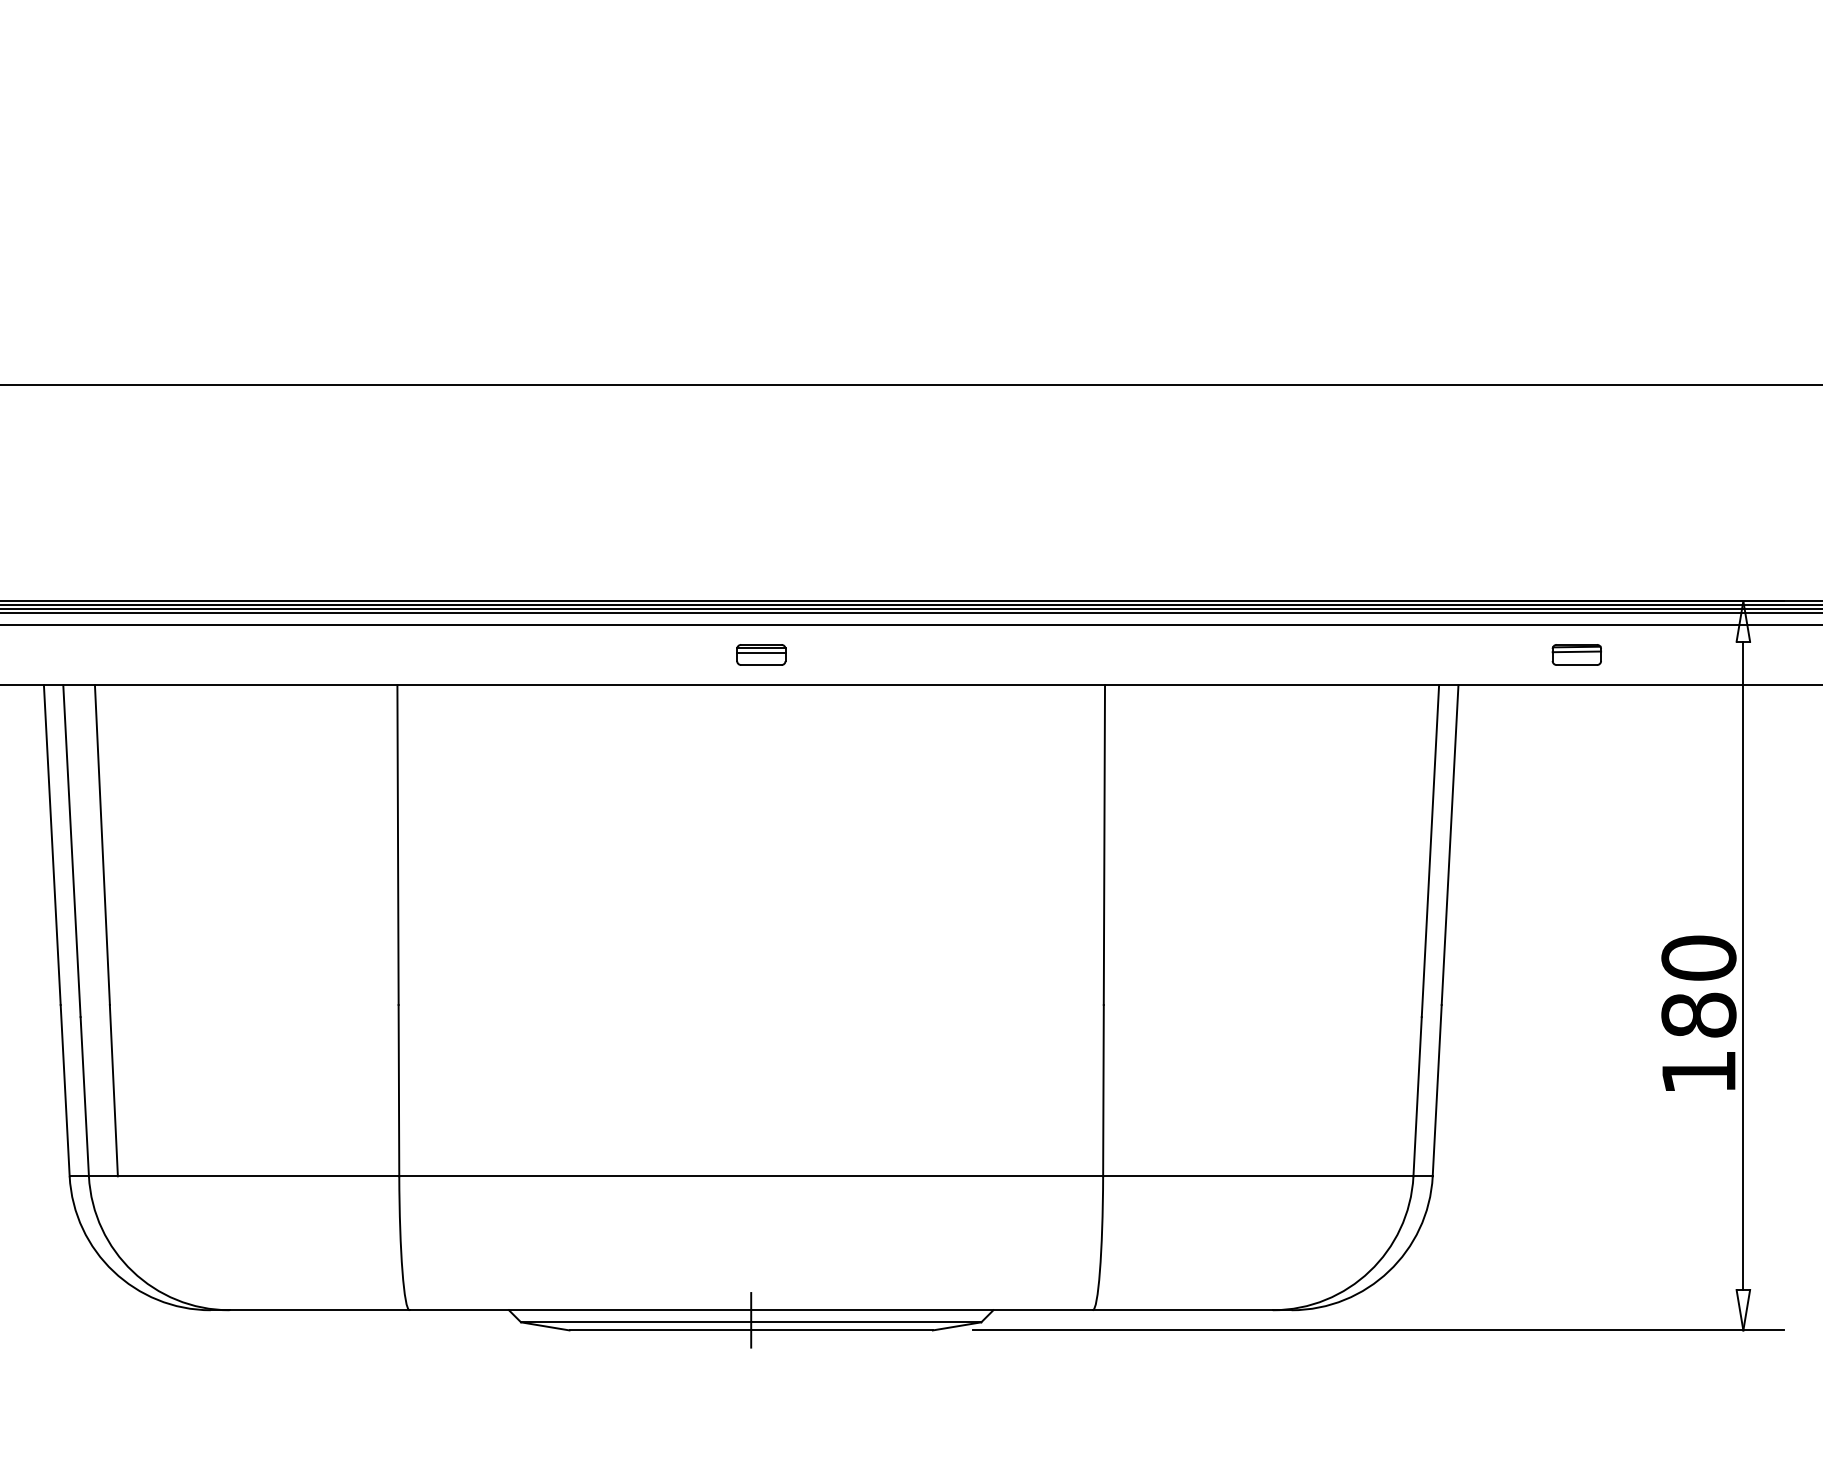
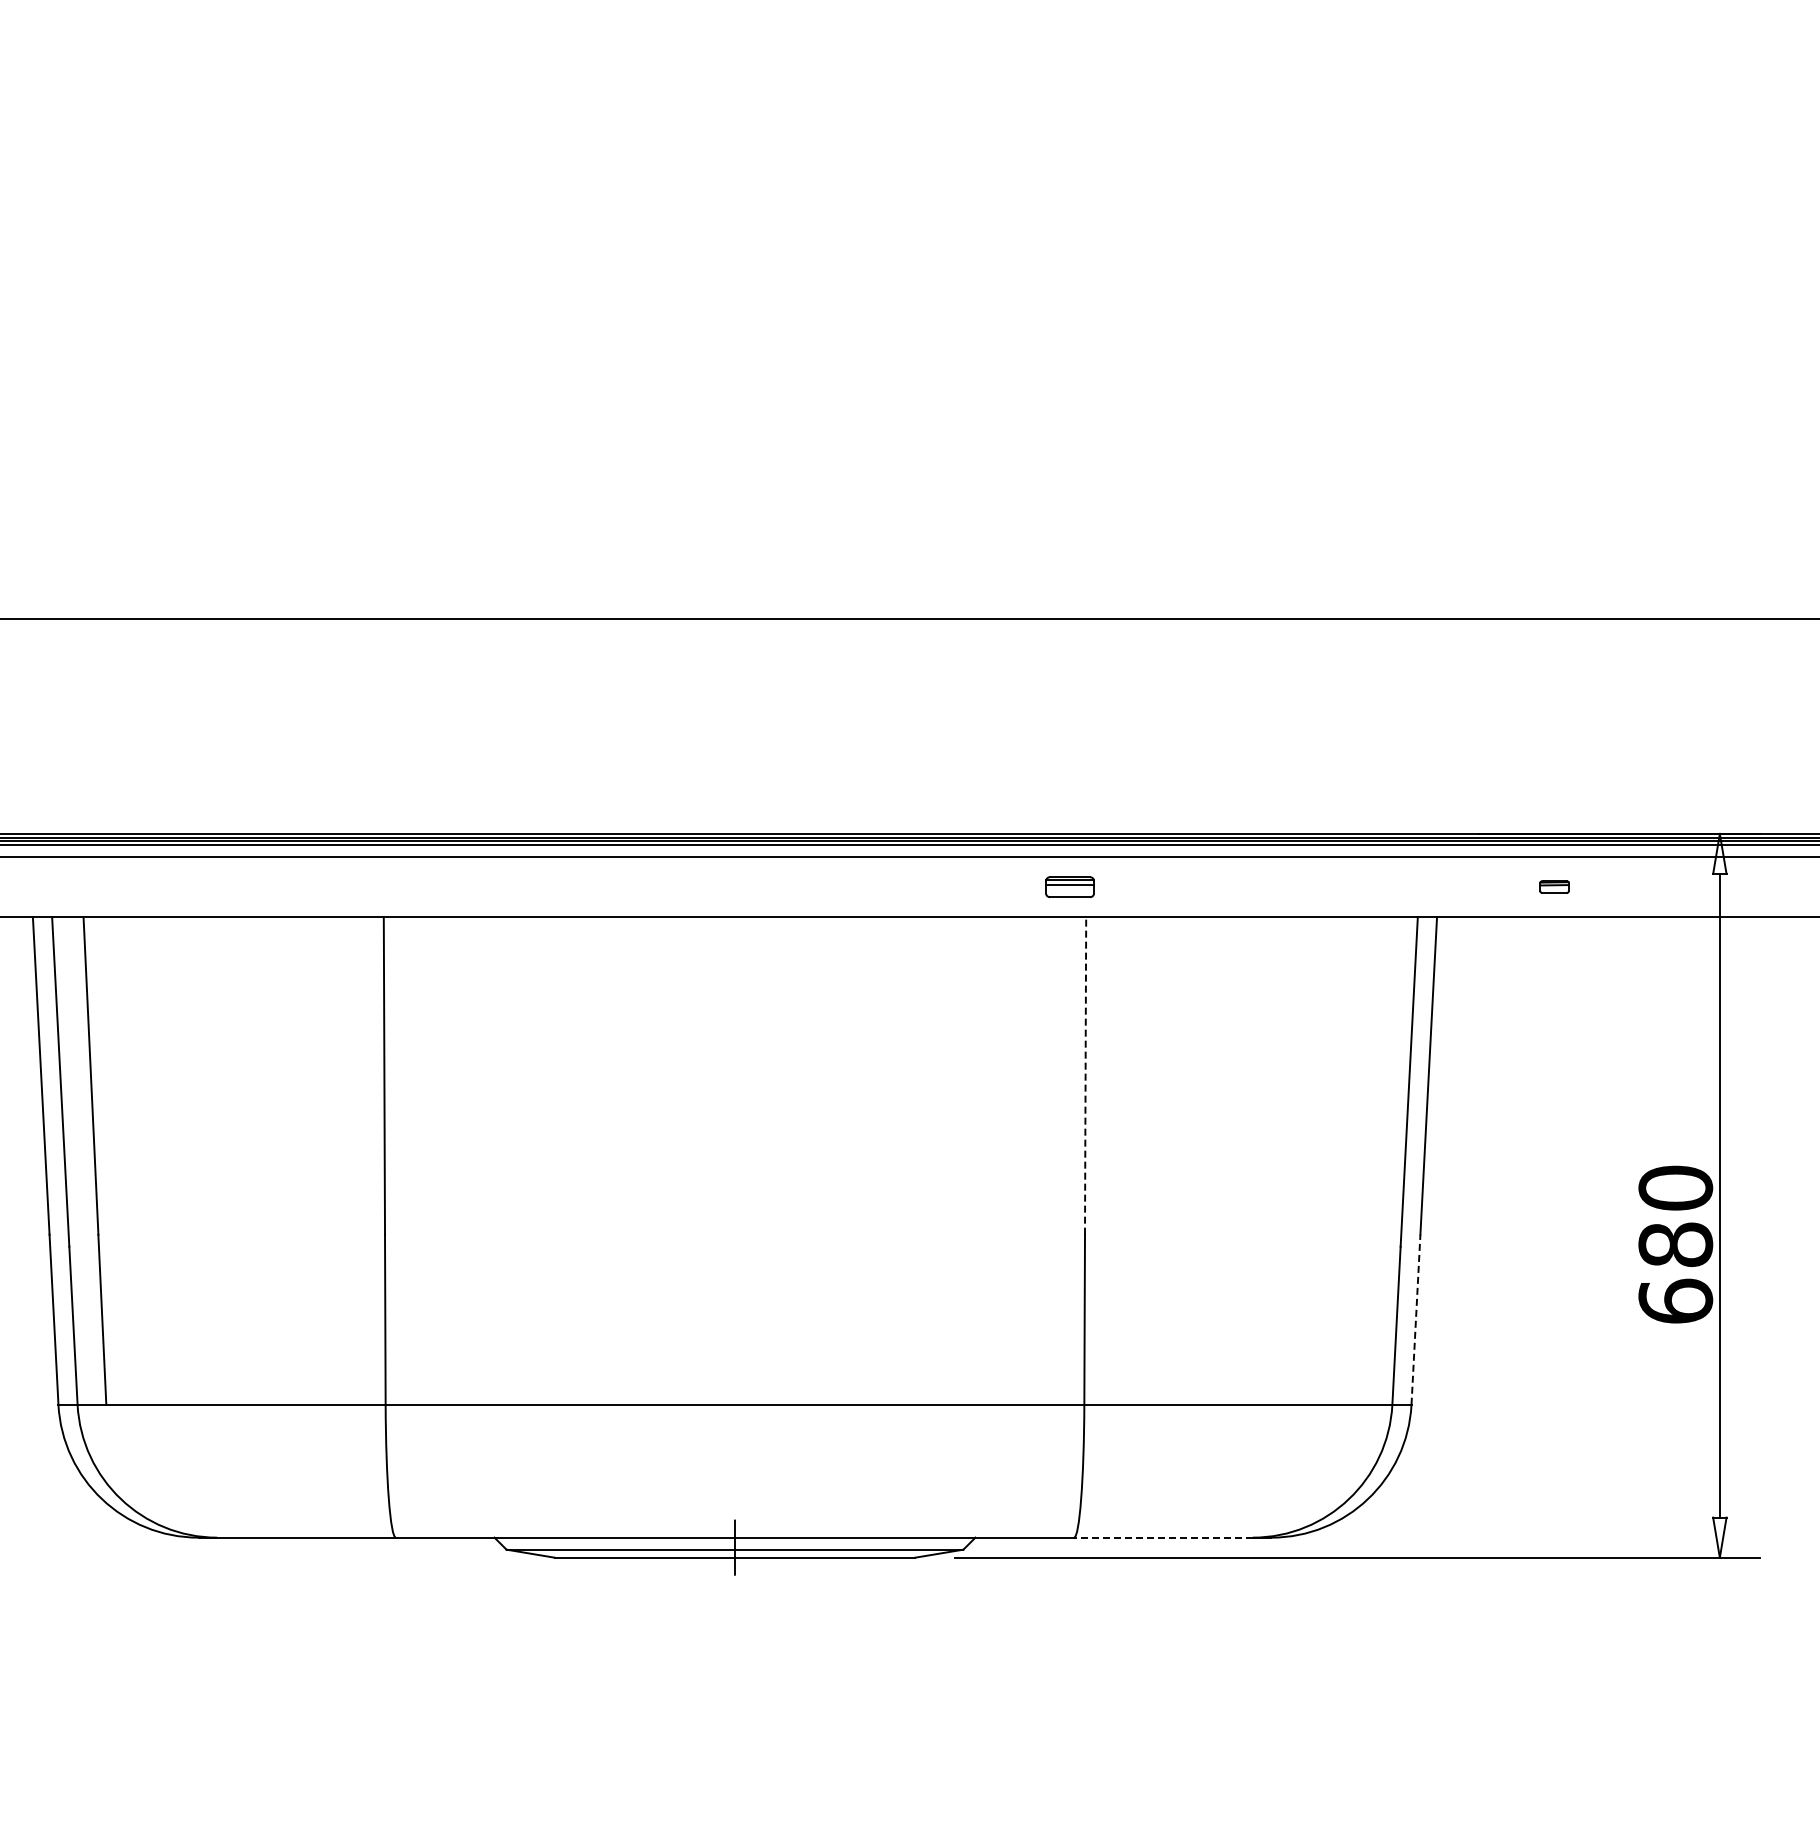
part: (1576, 654) -> (1554, 886), size x0.6
part: (760, 655) -> (1069, 887), moved
line: (1104, 844) -> (1085, 1075), solid -> dashed
text: (1698, 1071) -> (1675, 1300), 180 -> 680
line: (1436, 1090) -> (1415, 1319), solid -> dashed
line: (1181, 1310) -> (1162, 1537), solid -> dashed

